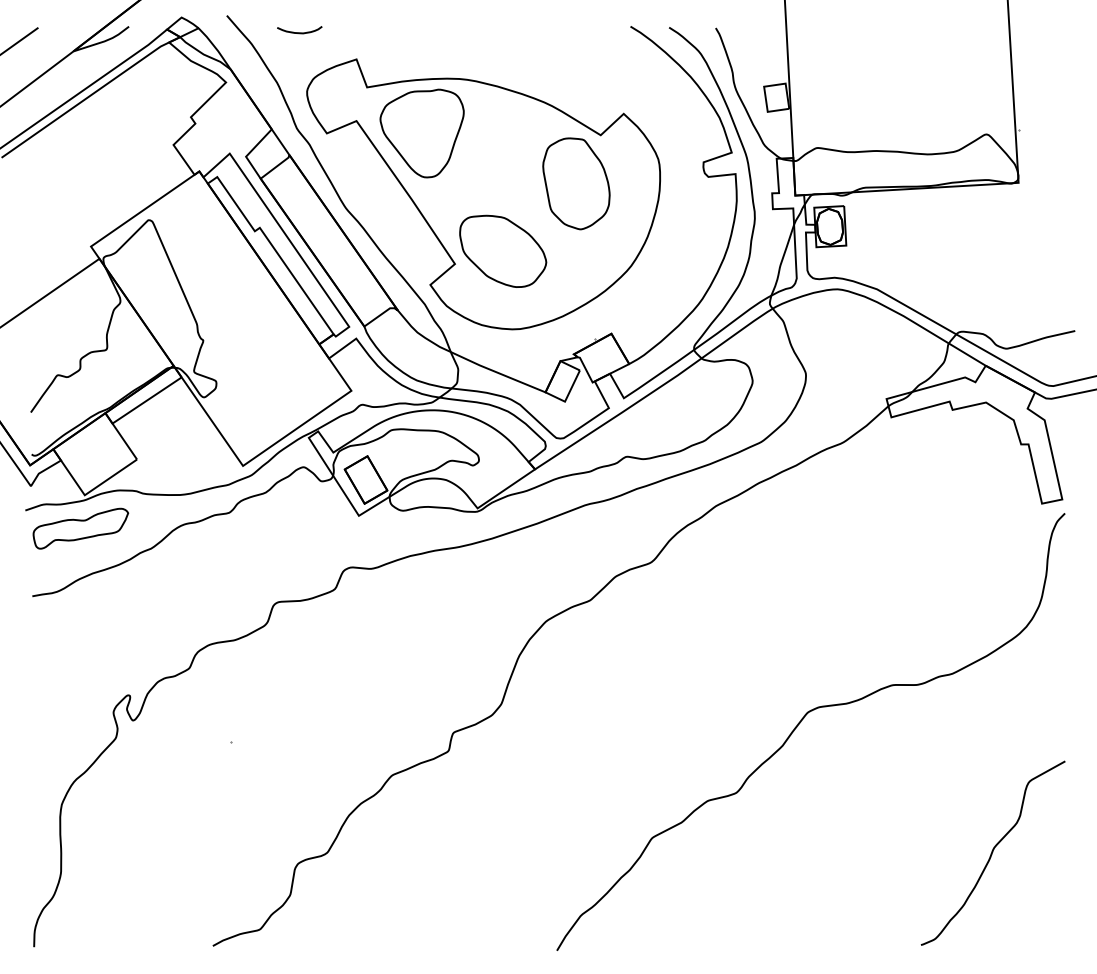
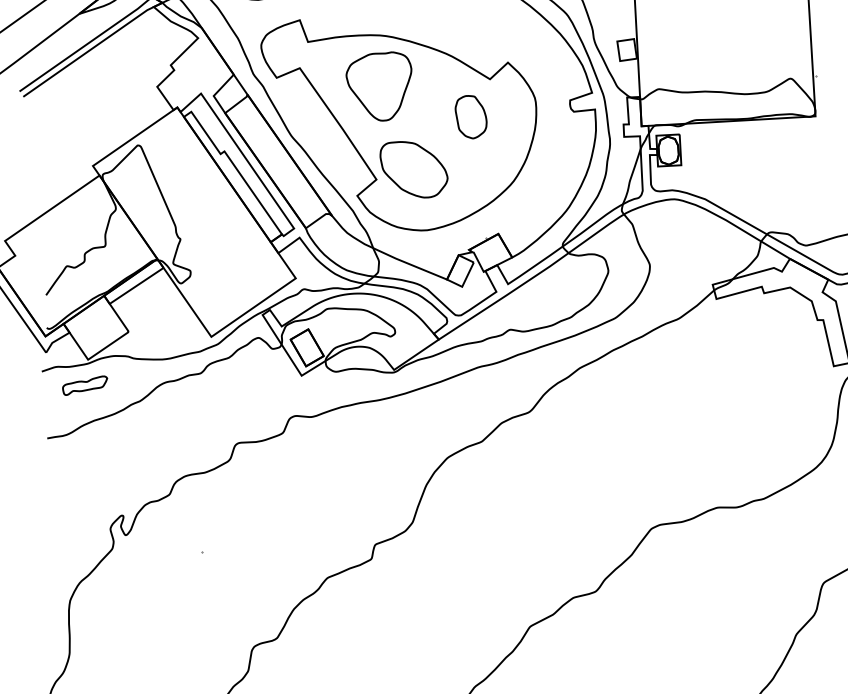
part: (421, 133) -> (378, 86), moved
part: (576, 183) -> (471, 116), size x0.6
part: (80, 528) -> (84, 385), size x0.6

